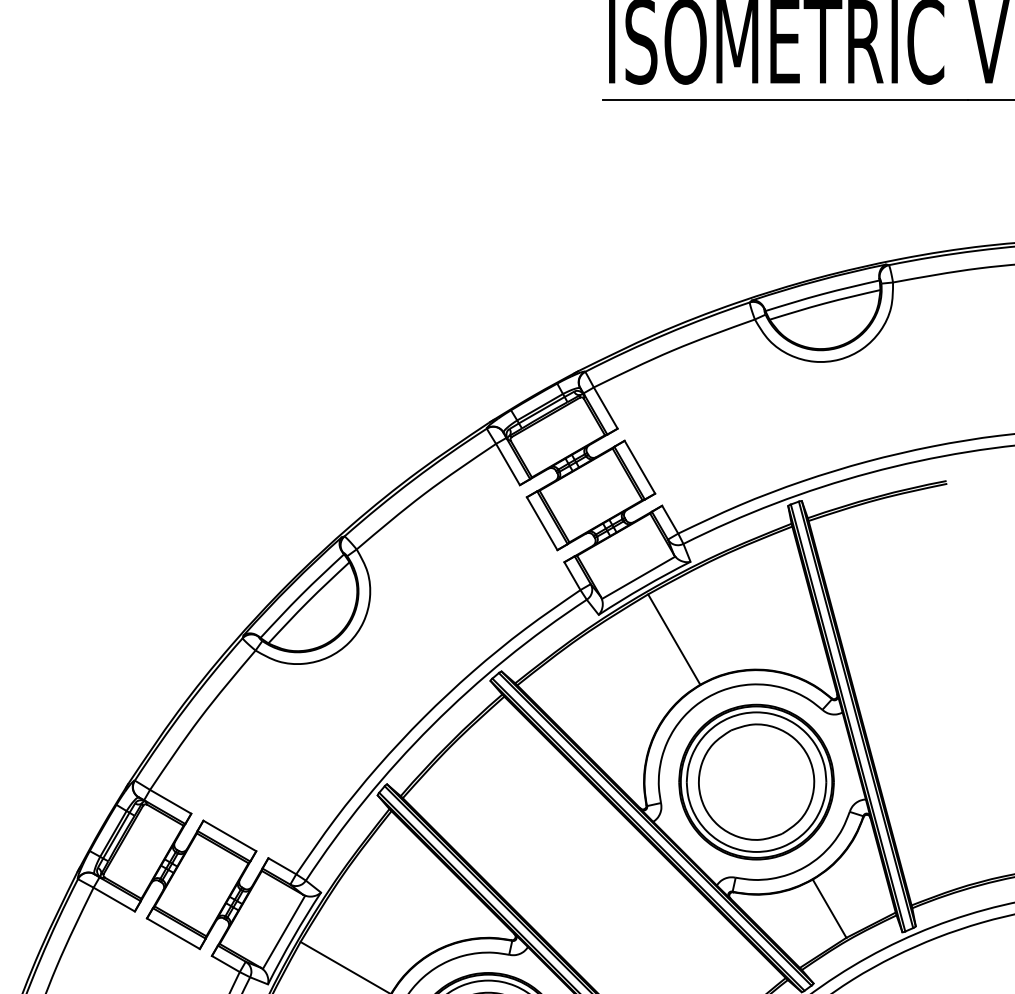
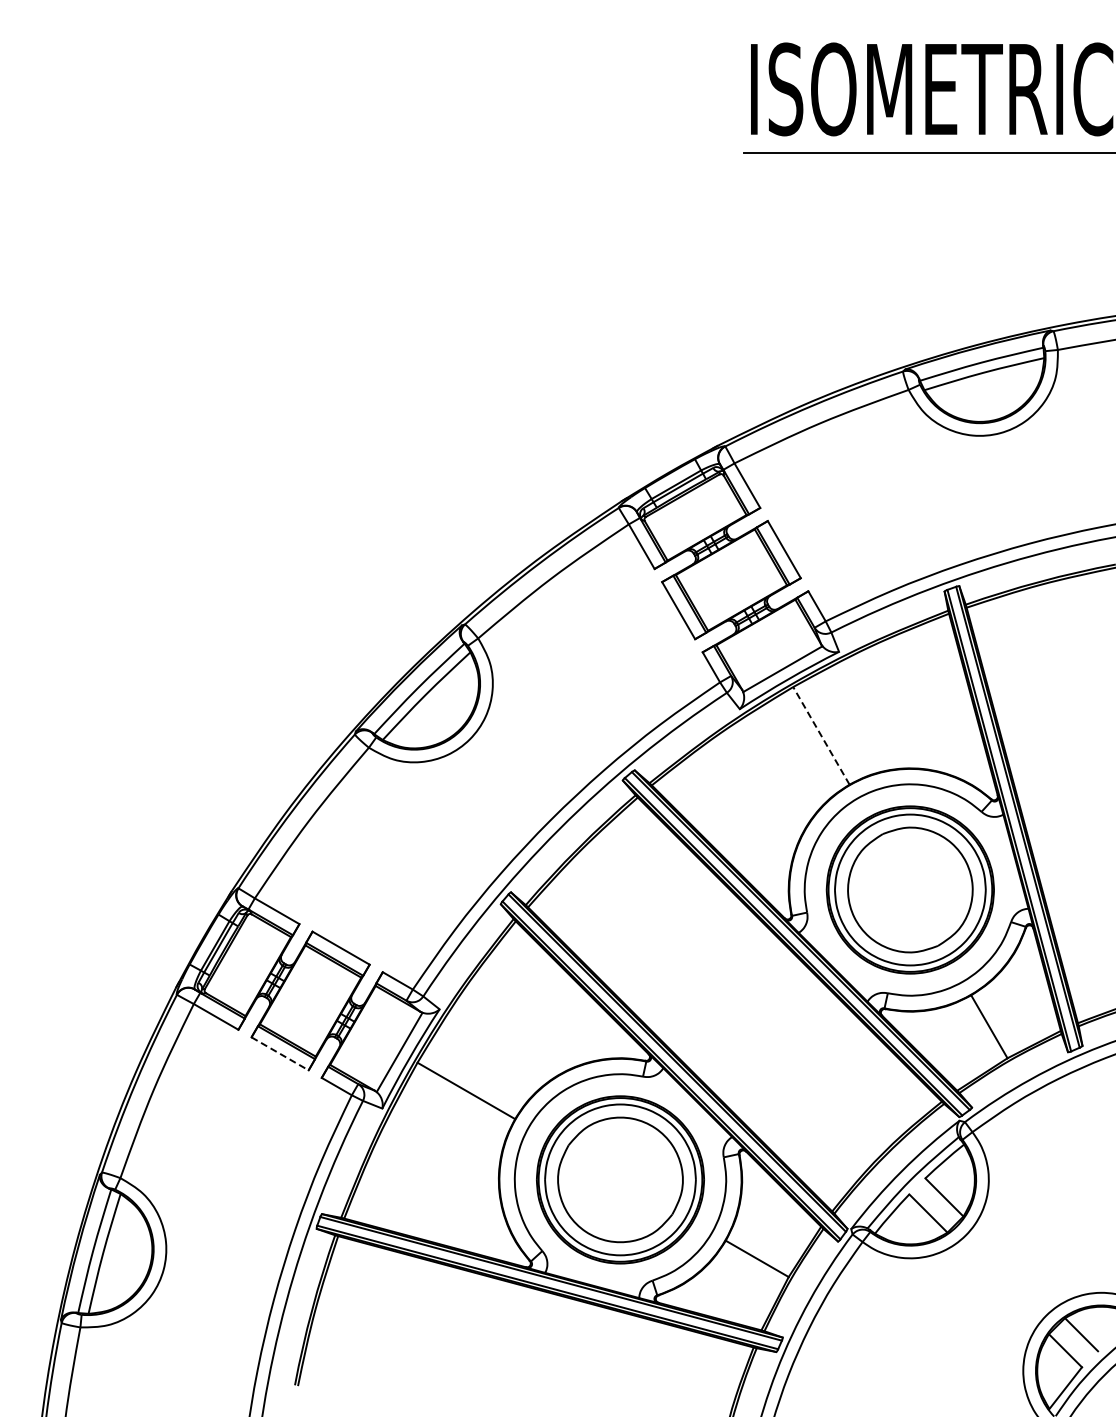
line: (674, 639) -> (821, 735), solid -> dashed
line: (173, 933) -> (280, 1053), solid -> dashed

